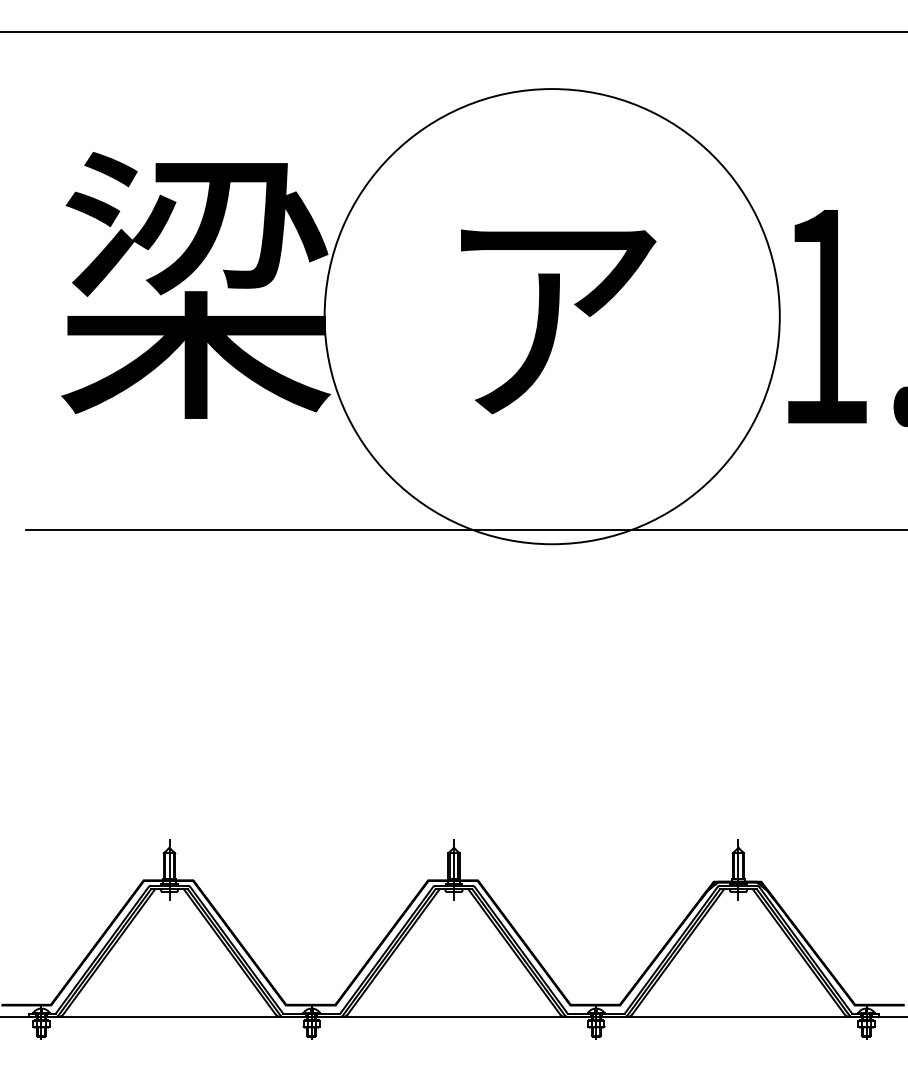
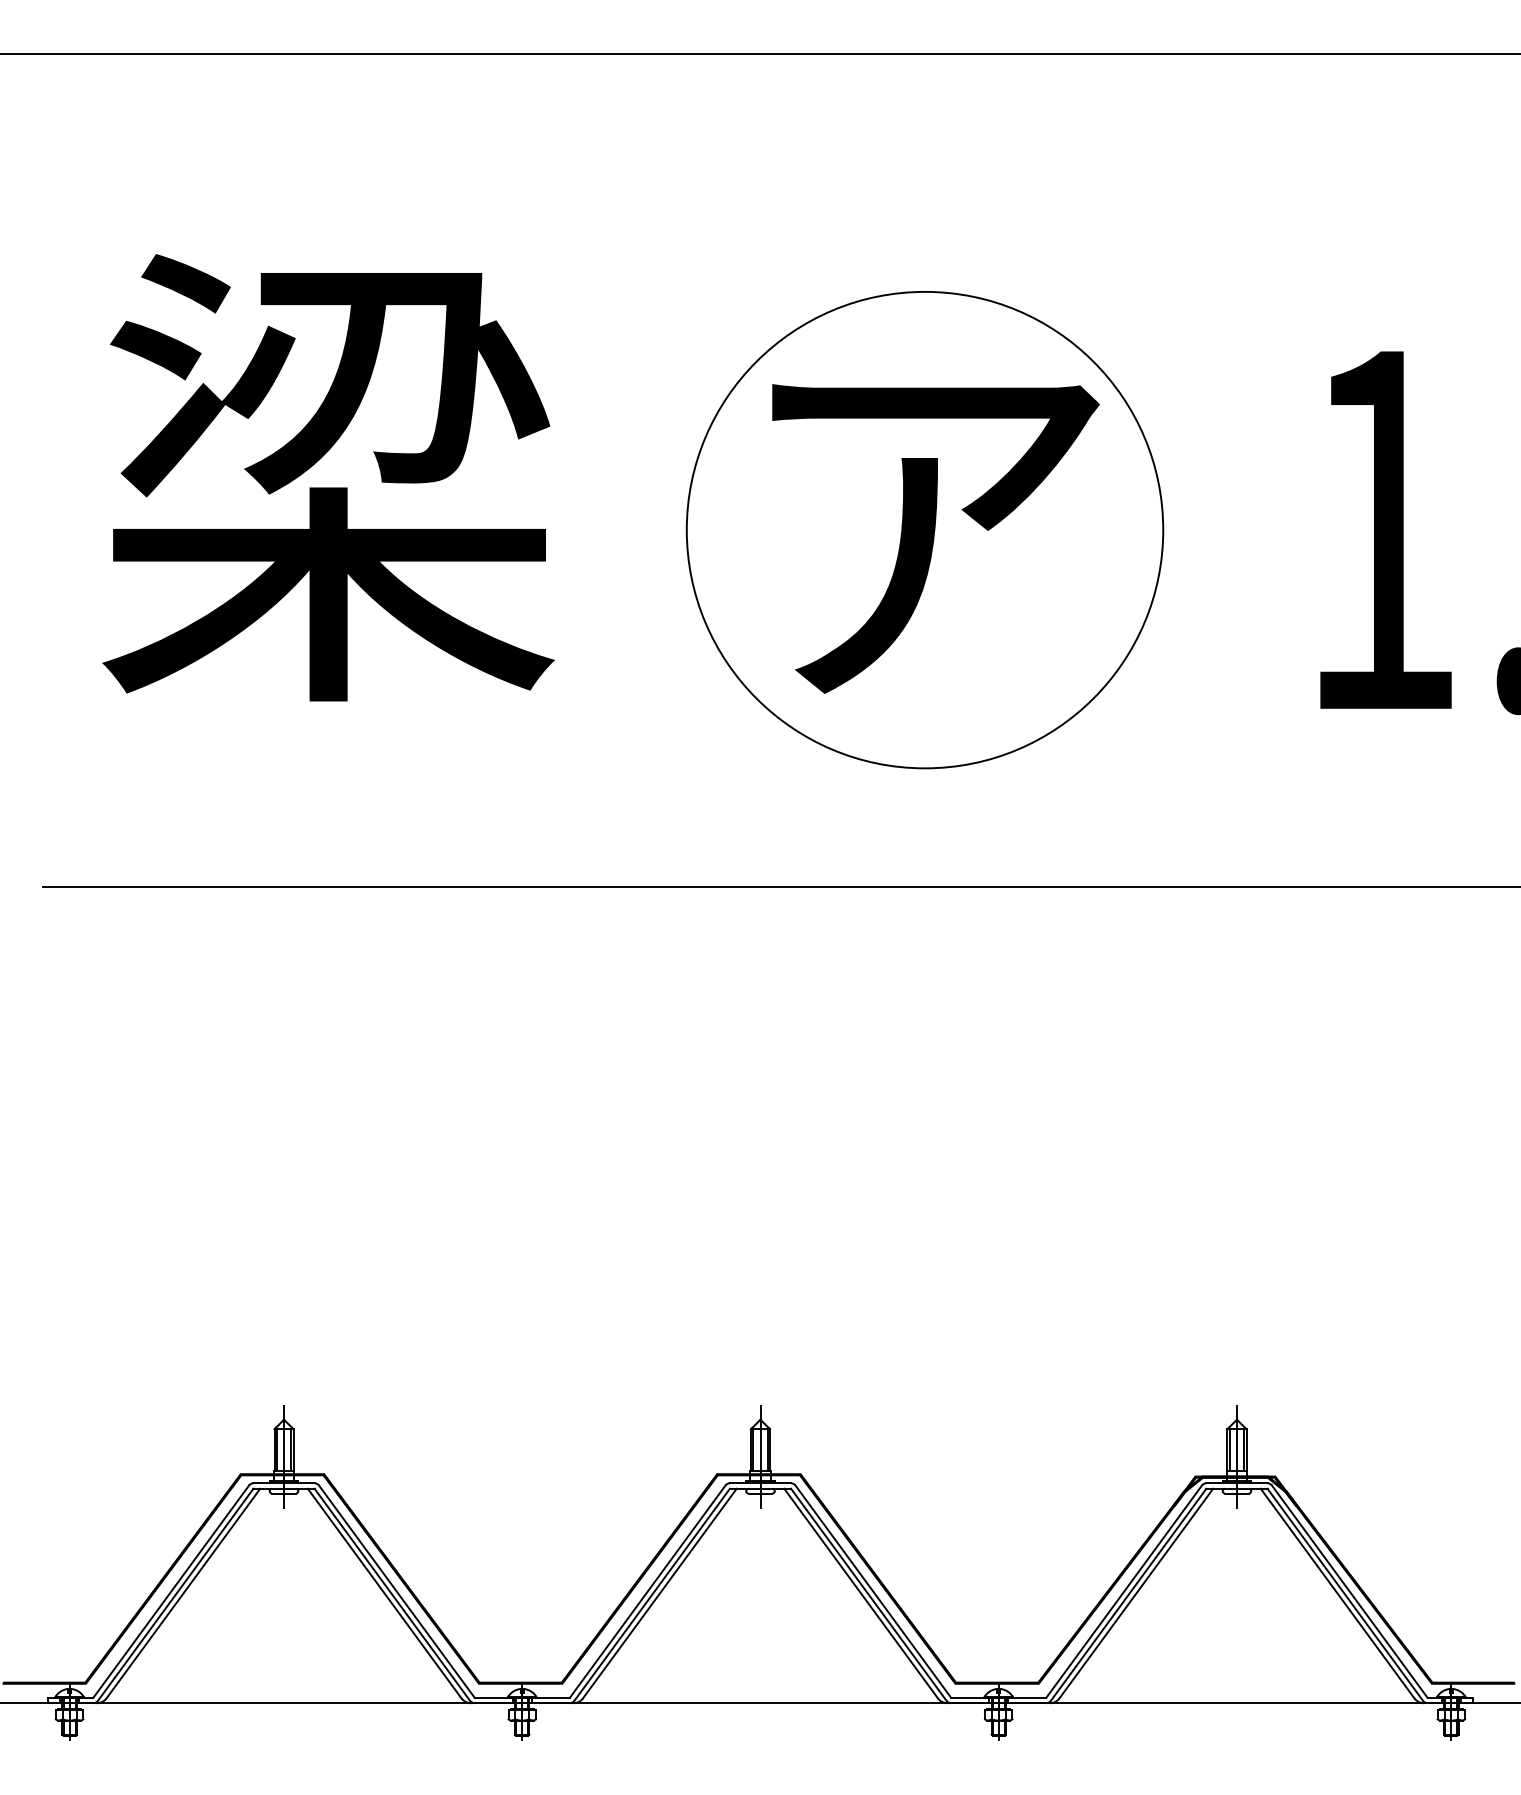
circle: (551, 316) -> (923, 529), size x0.62

